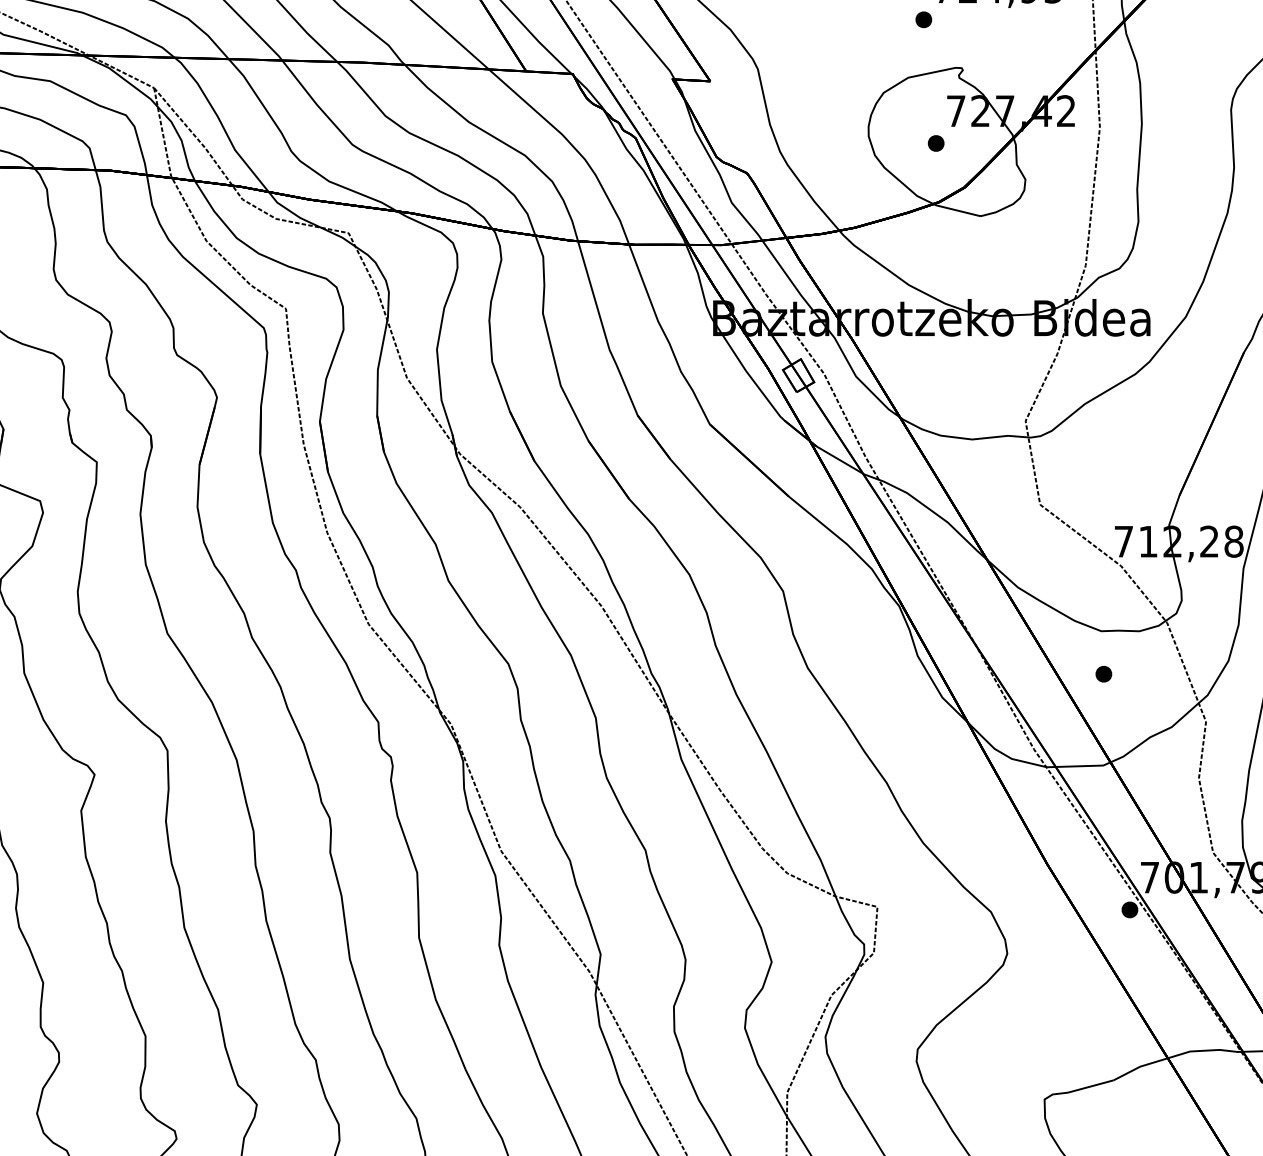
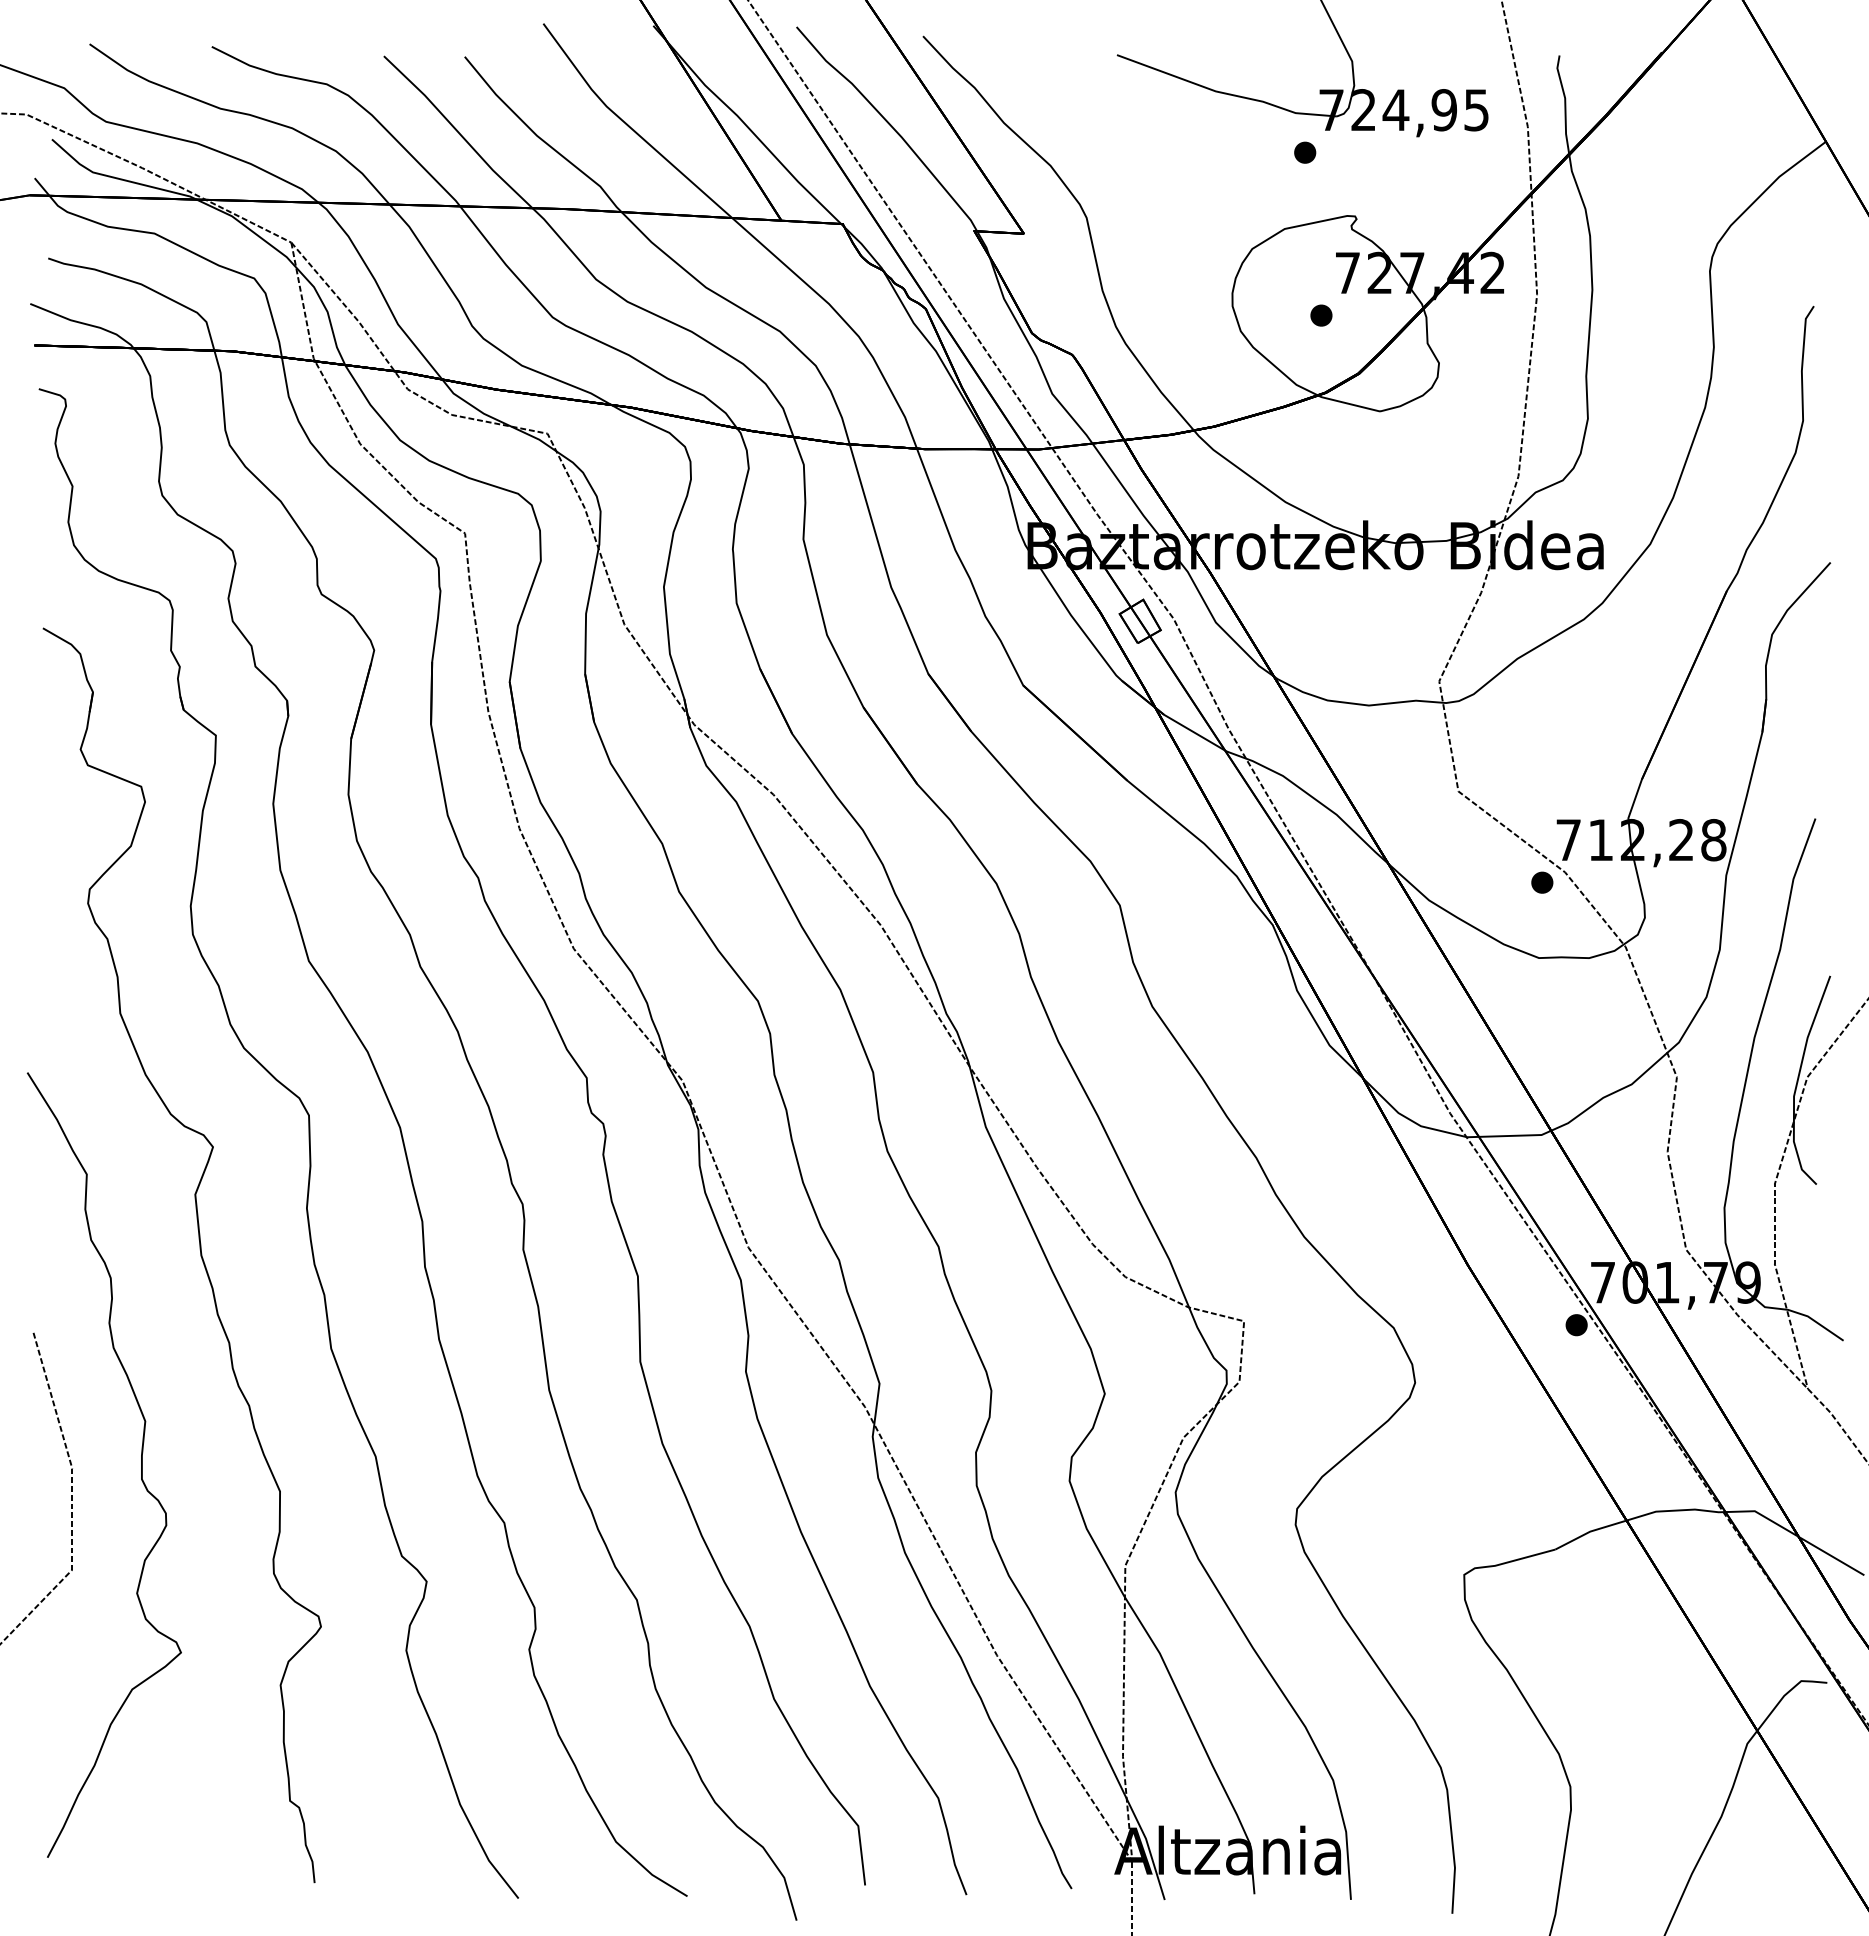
part: (1104, 674) -> (1542, 882), moved

